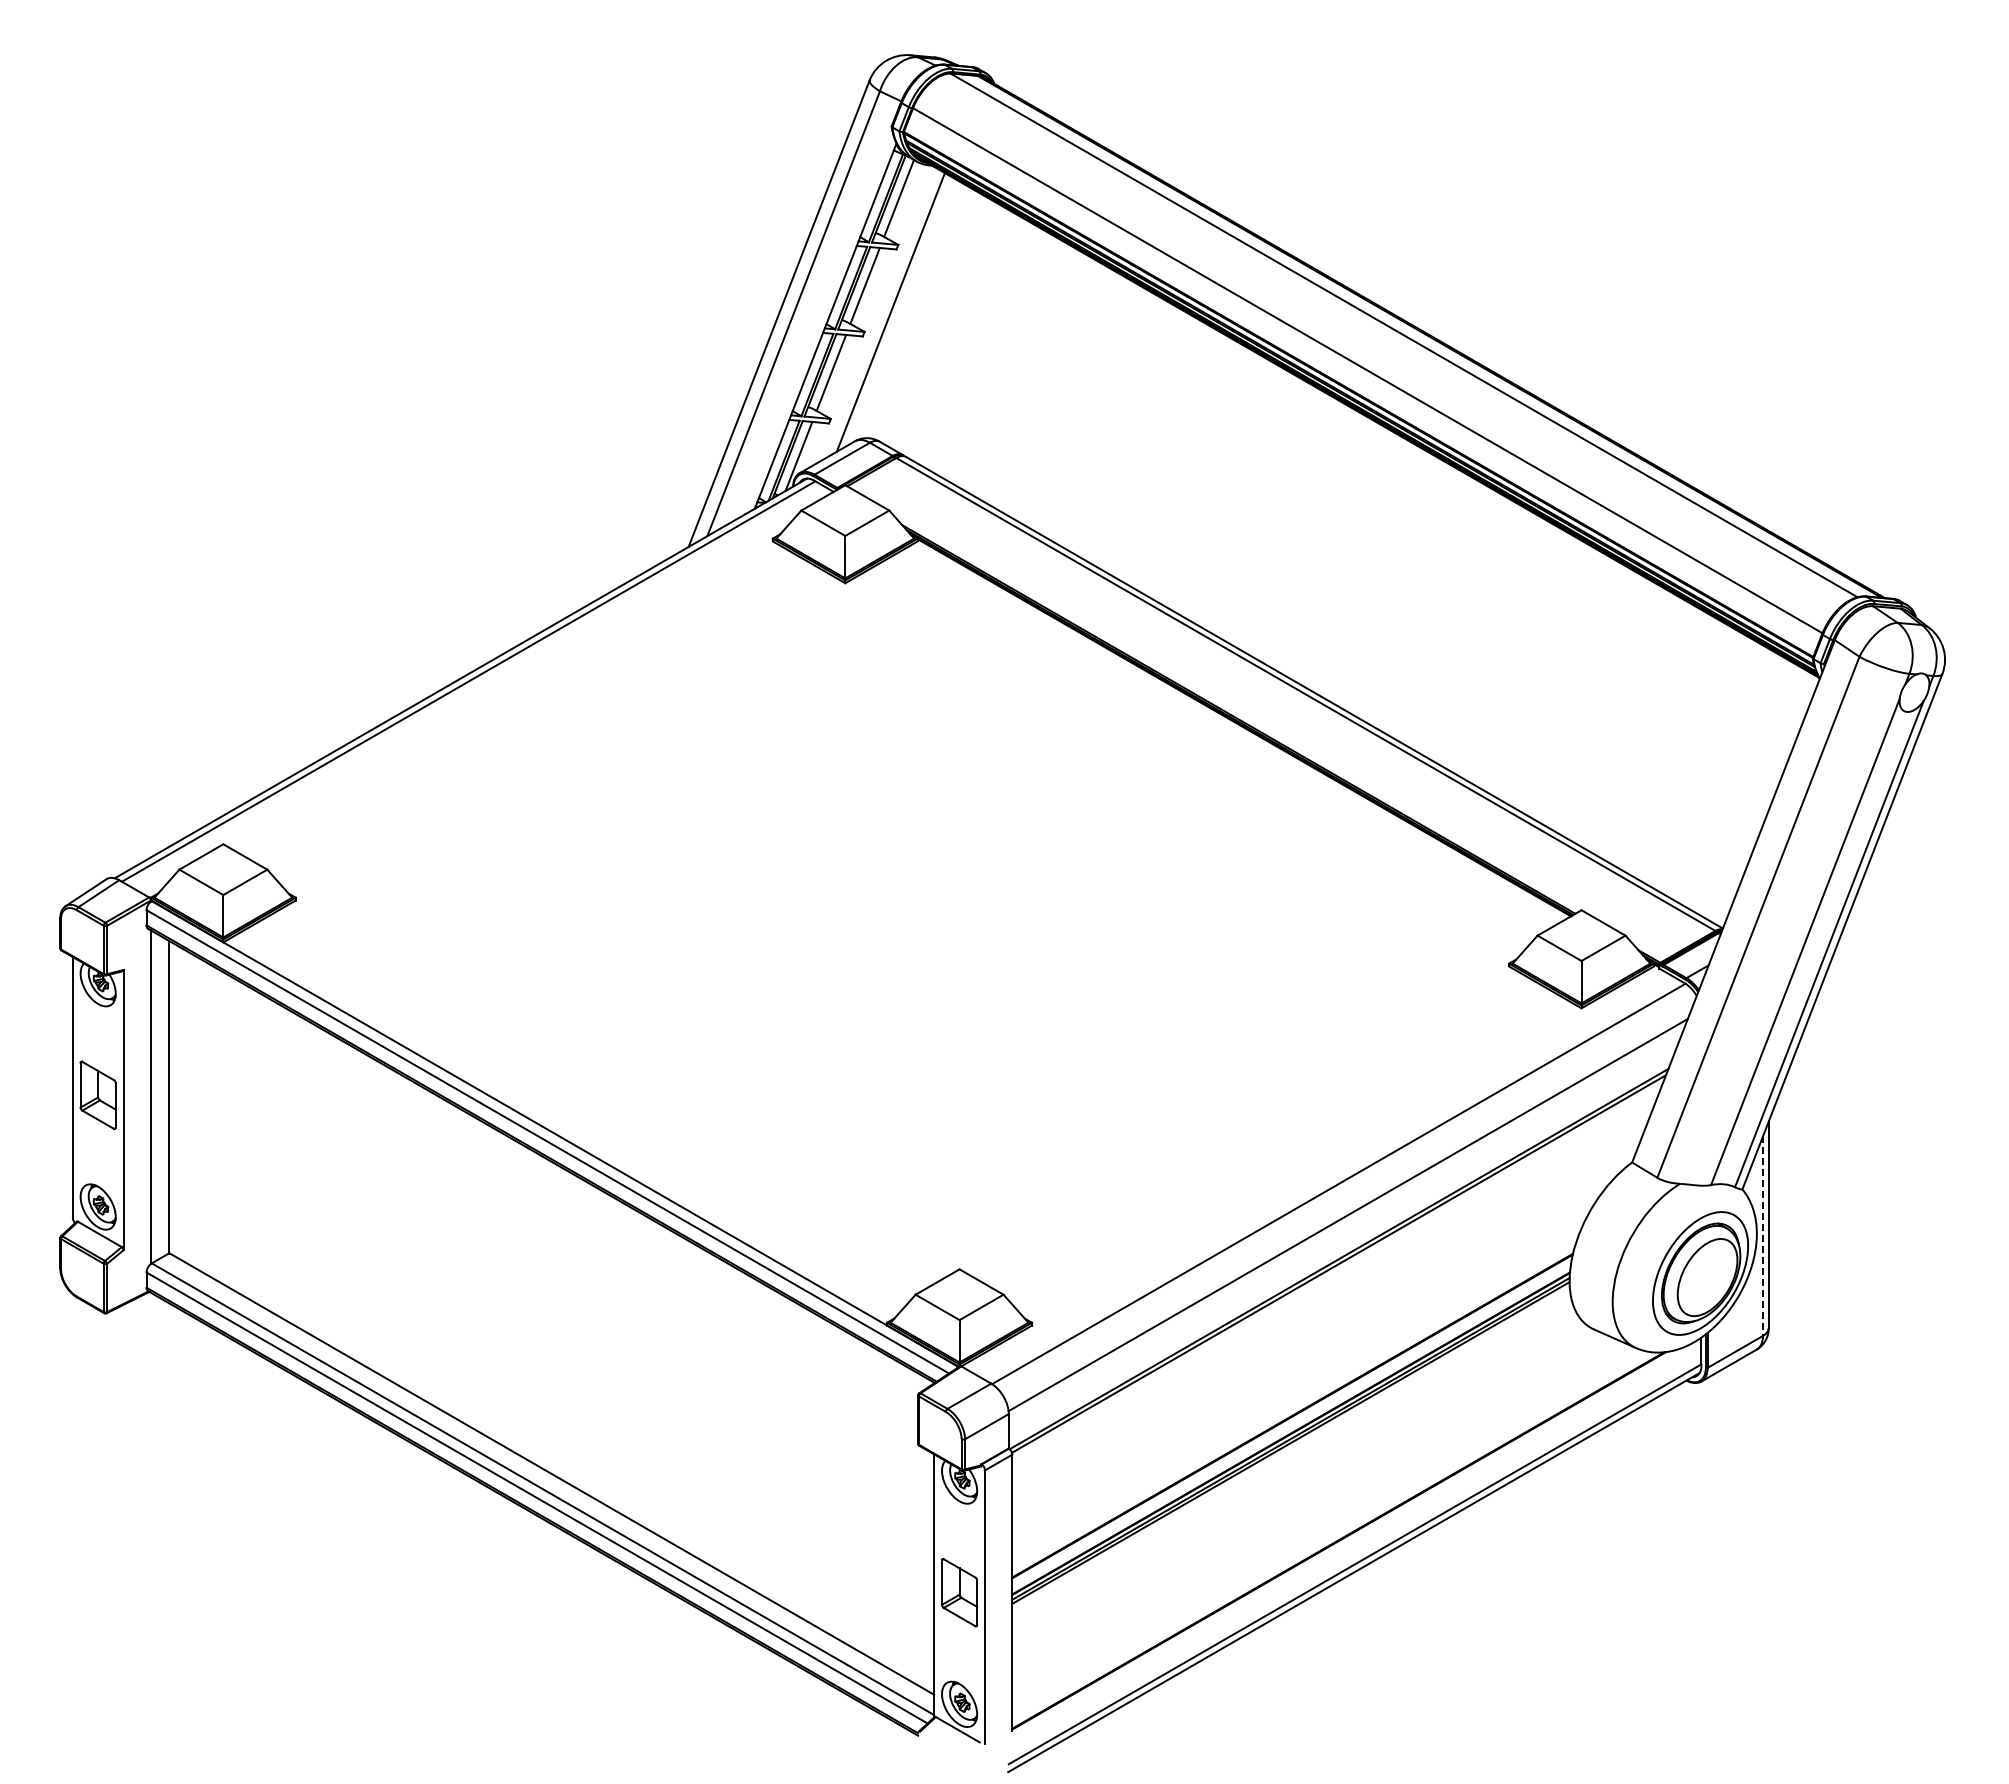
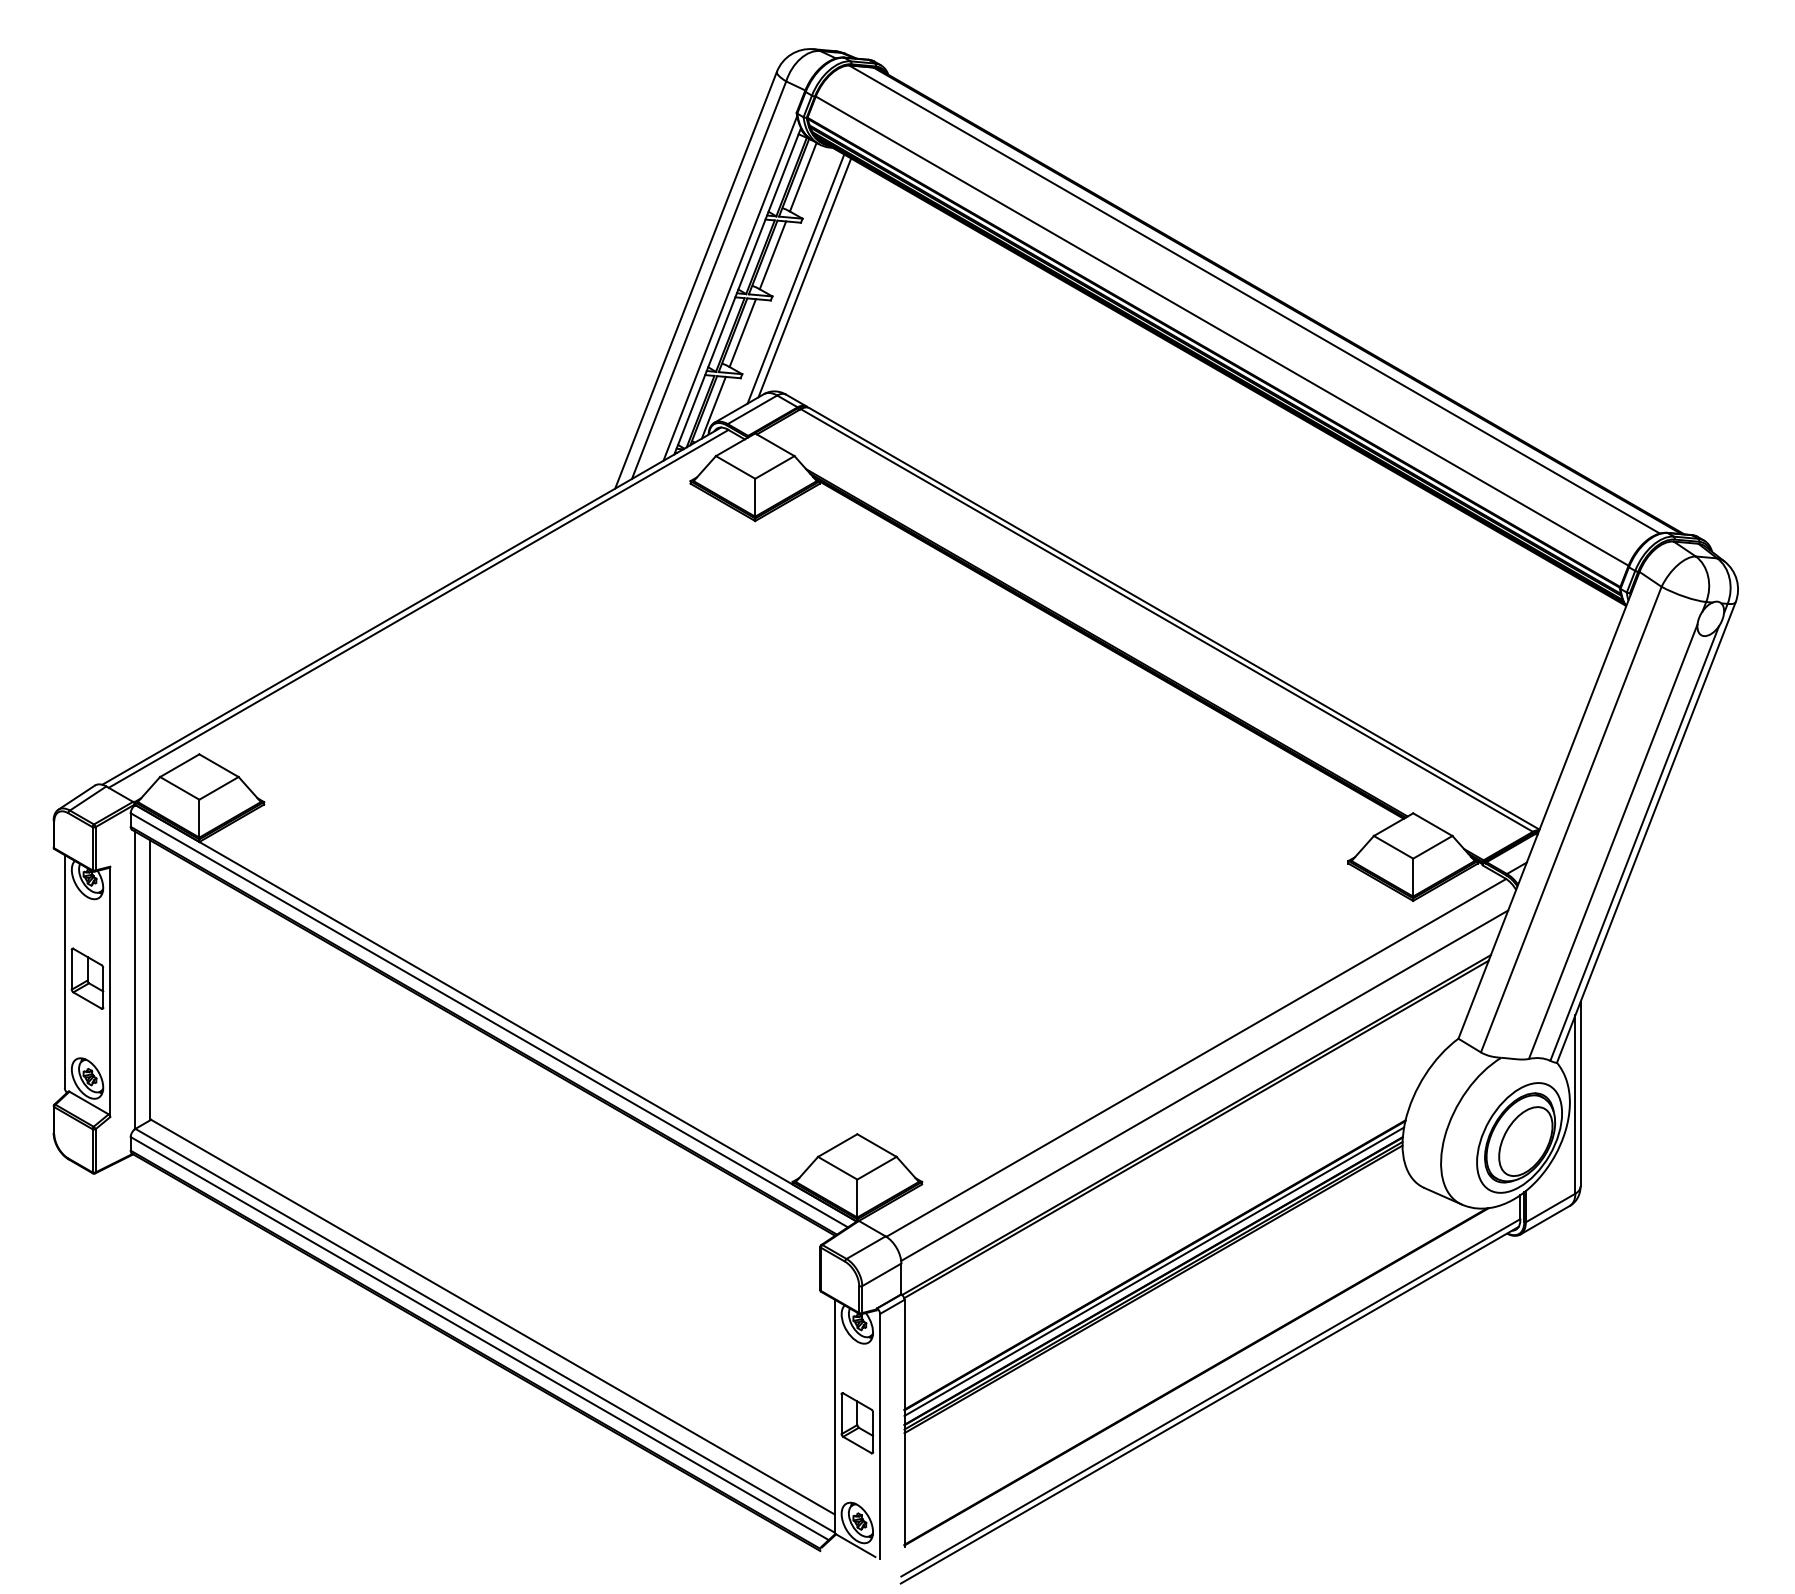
line: (900, 310) -> (804, 277), added
line: (817, 322) -> (730, 288), added
line: (1762, 1236) -> (1574, 1104), dashed -> solid
line: (1291, 1422) -> (1153, 1271), added

